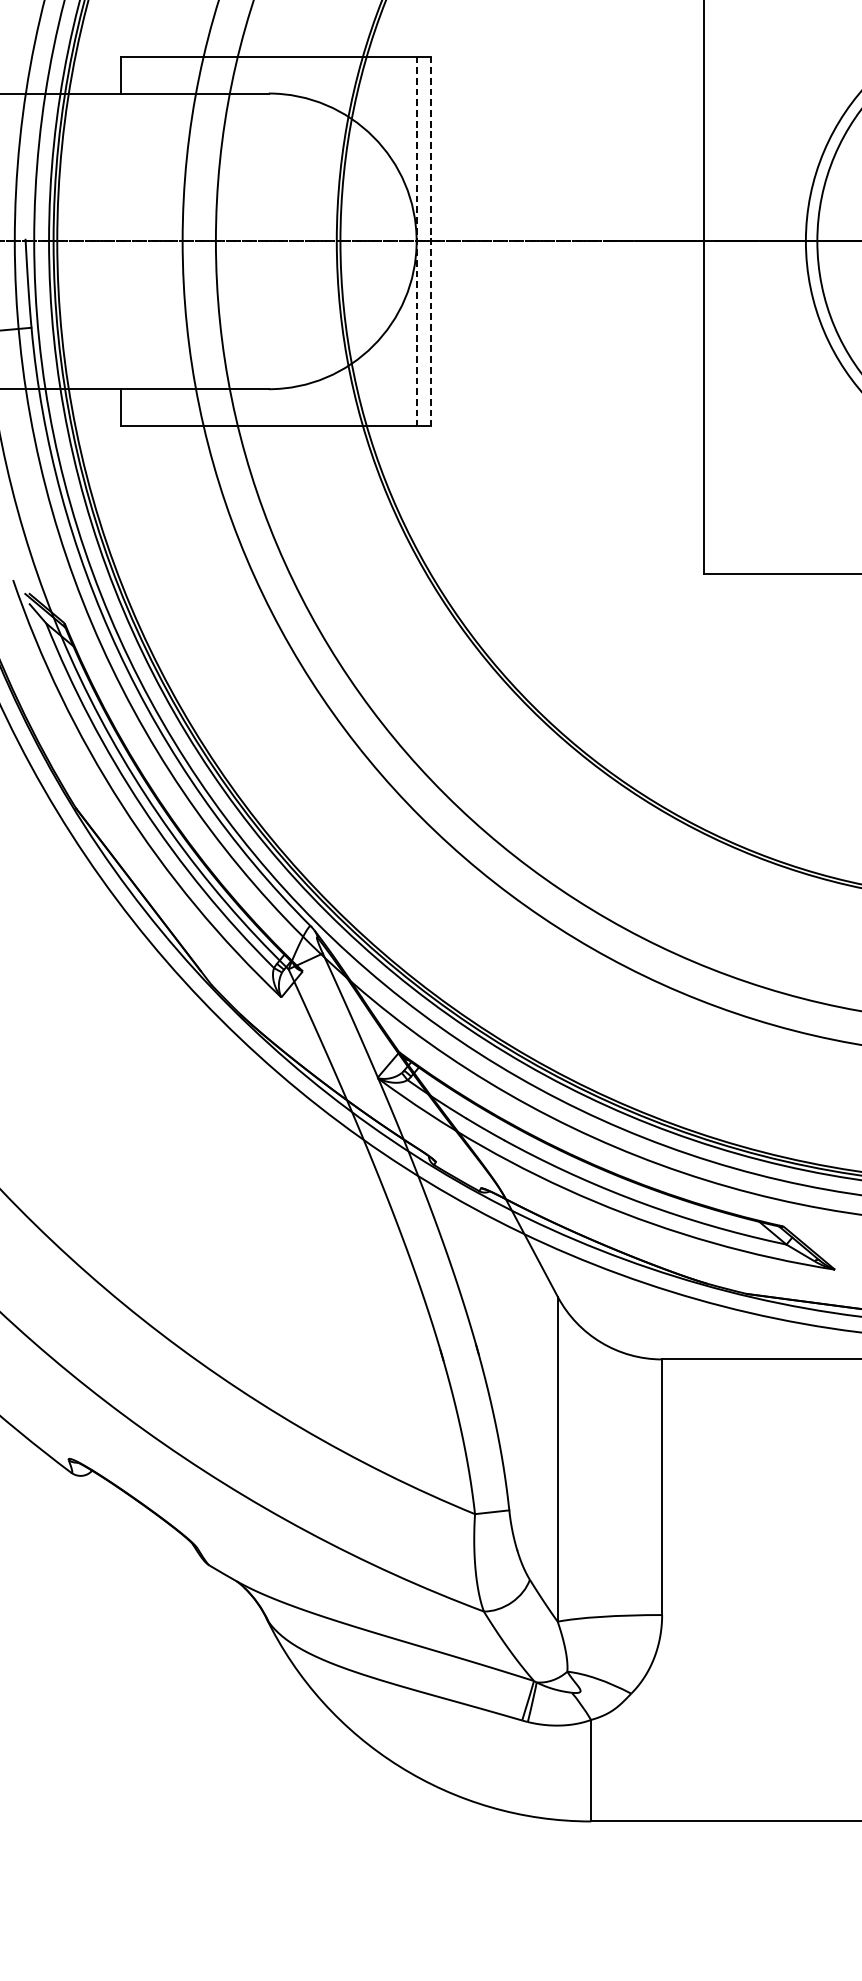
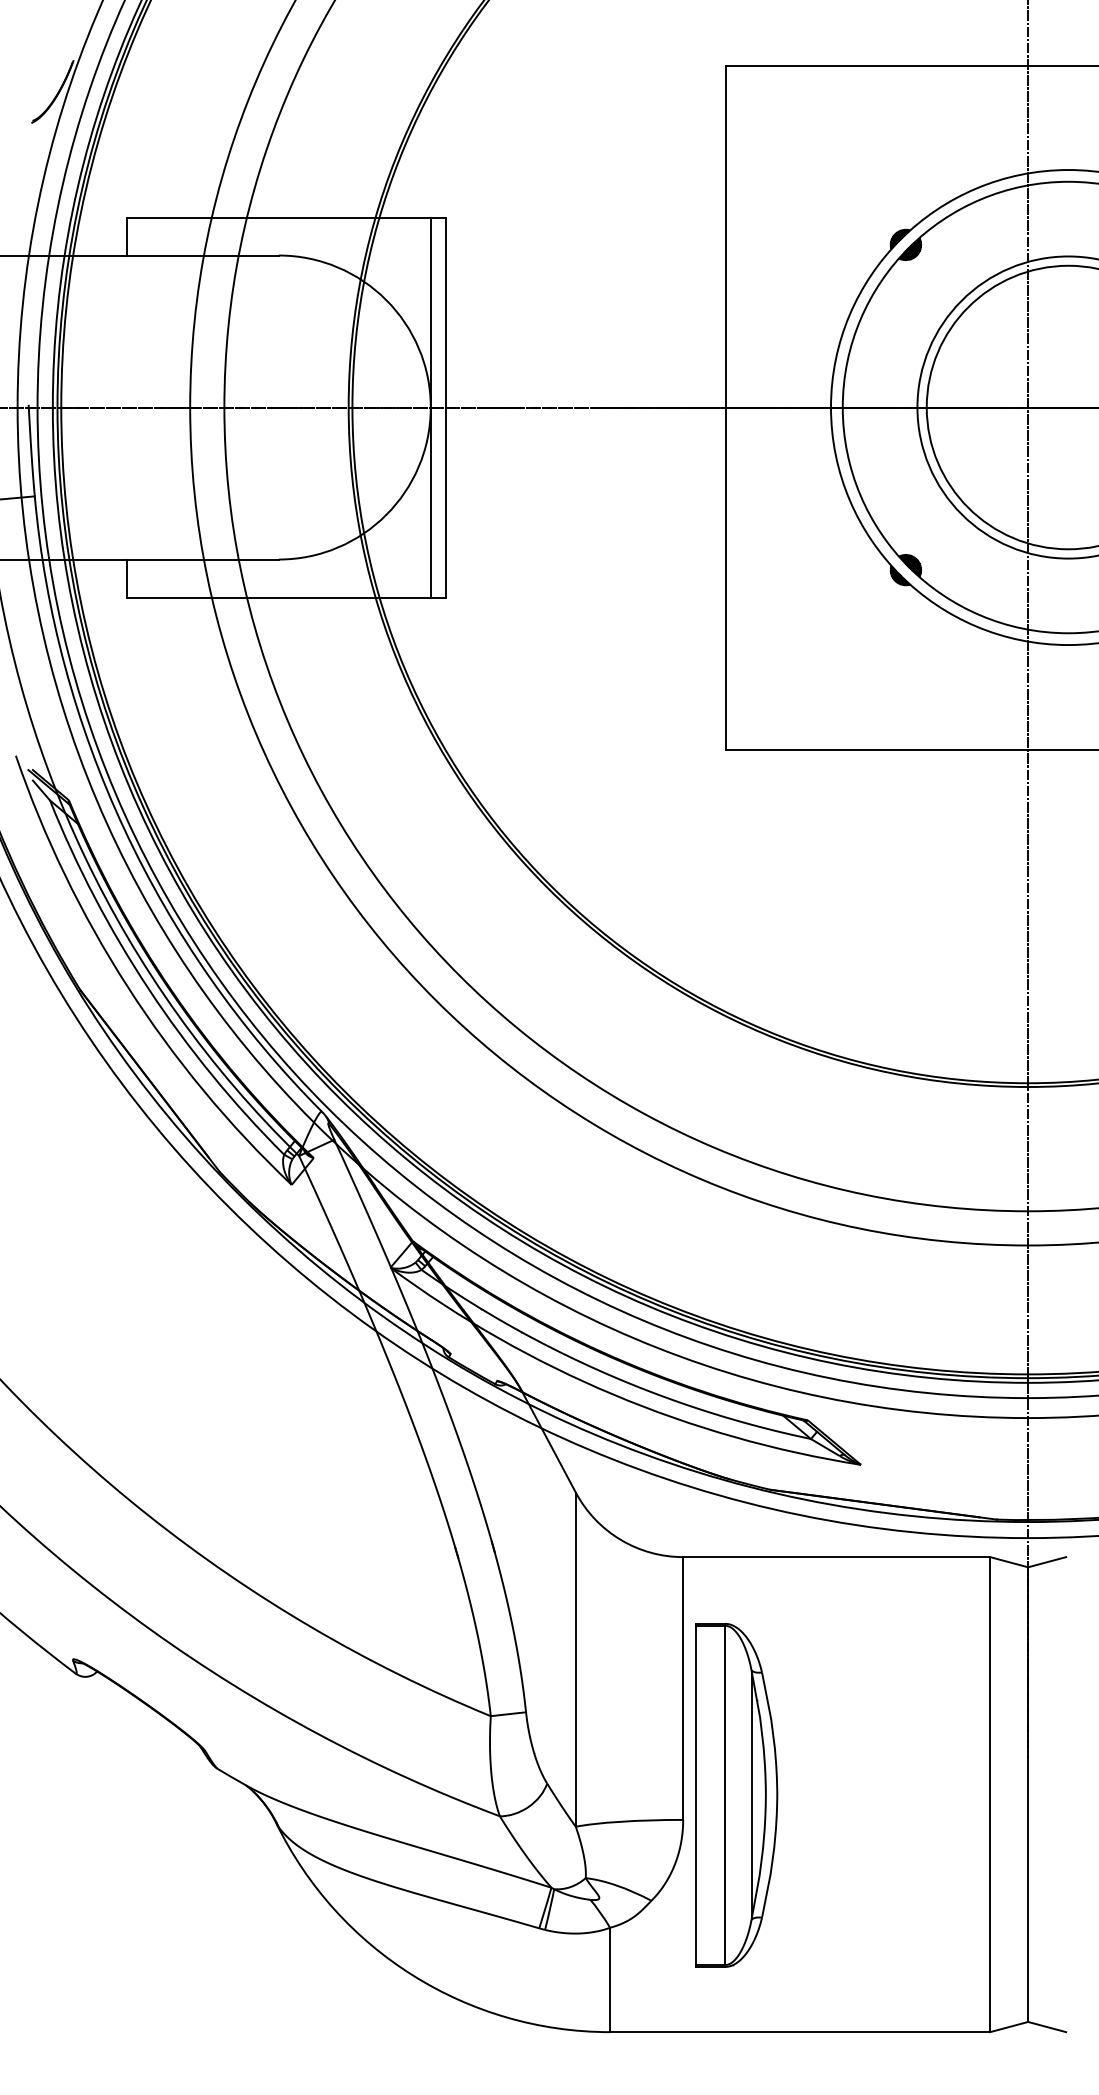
line: (416, 242) -> (430, 408), dashed -> solid
line: (430, 242) -> (445, 408), dashed -> solid
part: (713, 1591) -> (736, 1795), added

